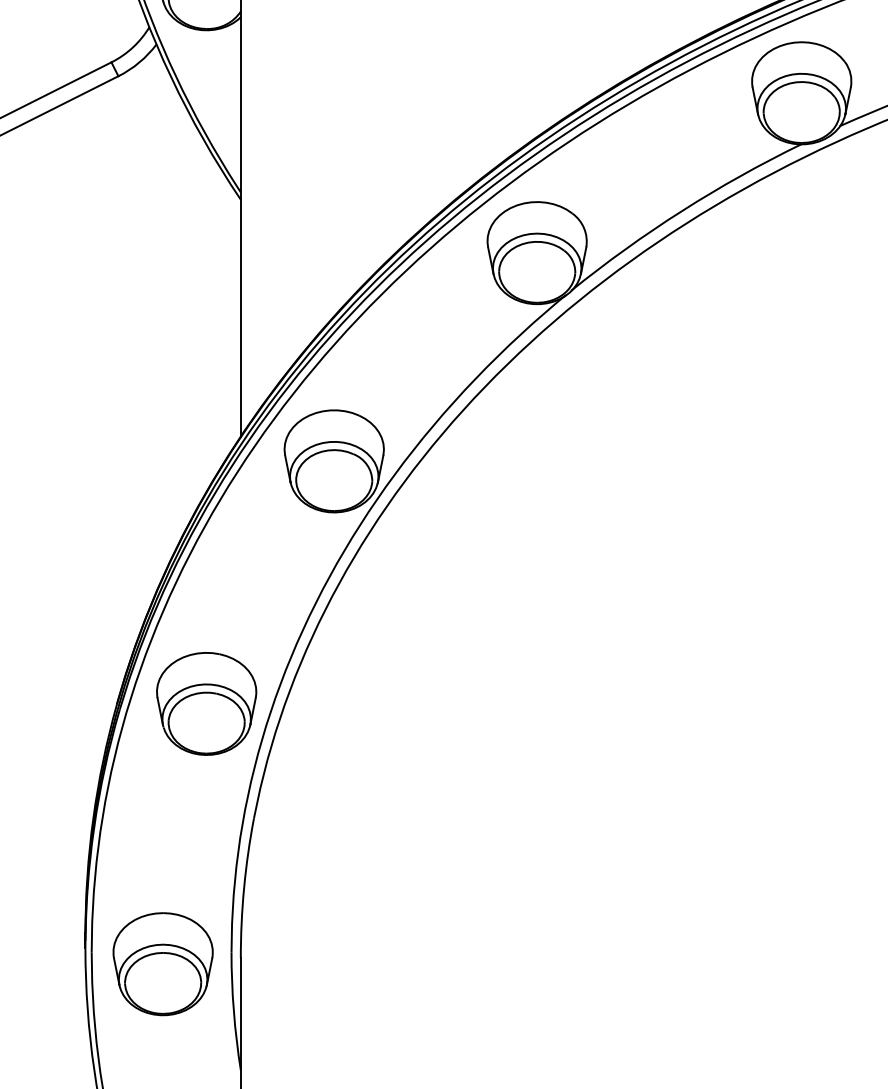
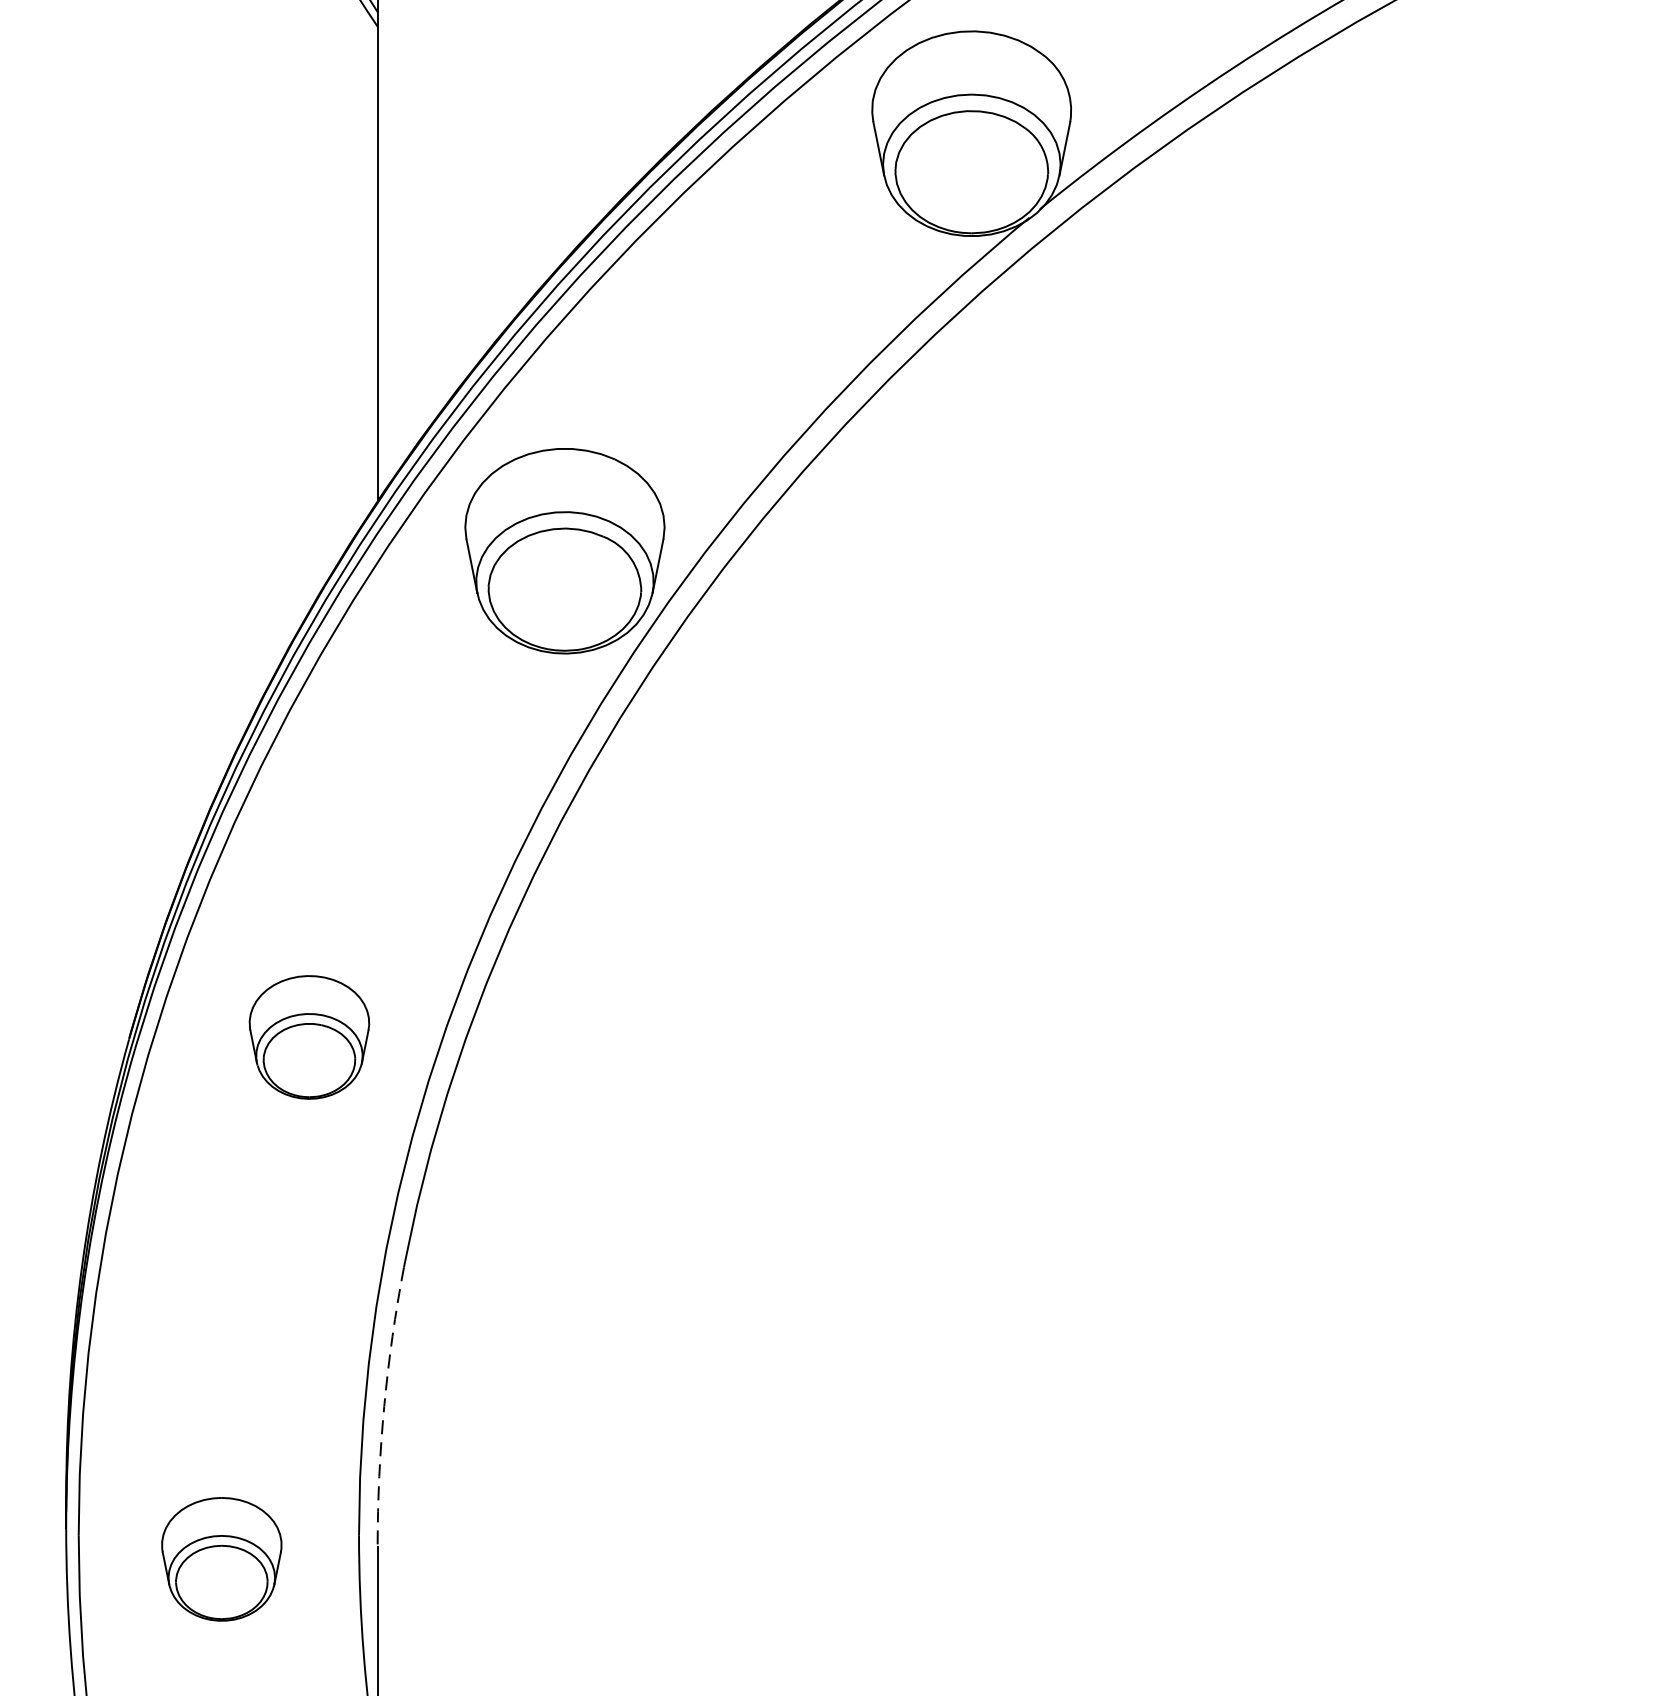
part: (206, 703) -> (308, 1036), size x0.6
arc: (244, 888) -> (385, 1407), solid -> dashed
part: (162, 964) -> (220, 1559), size x0.6

